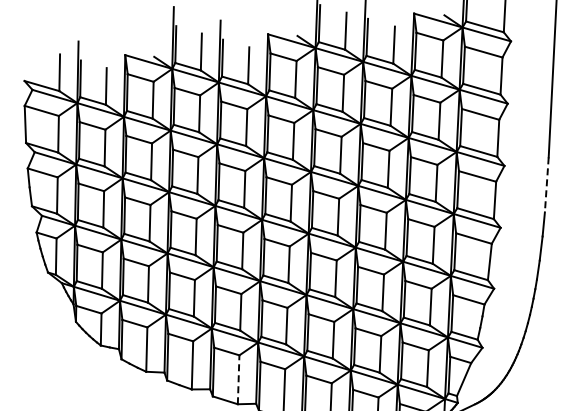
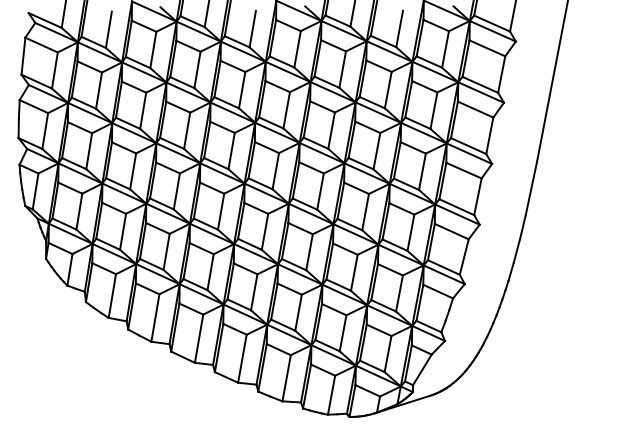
line: (546, 184) -> (531, 188), dashed -> solid
line: (239, 379) -> (199, 338), dashed -> solid

